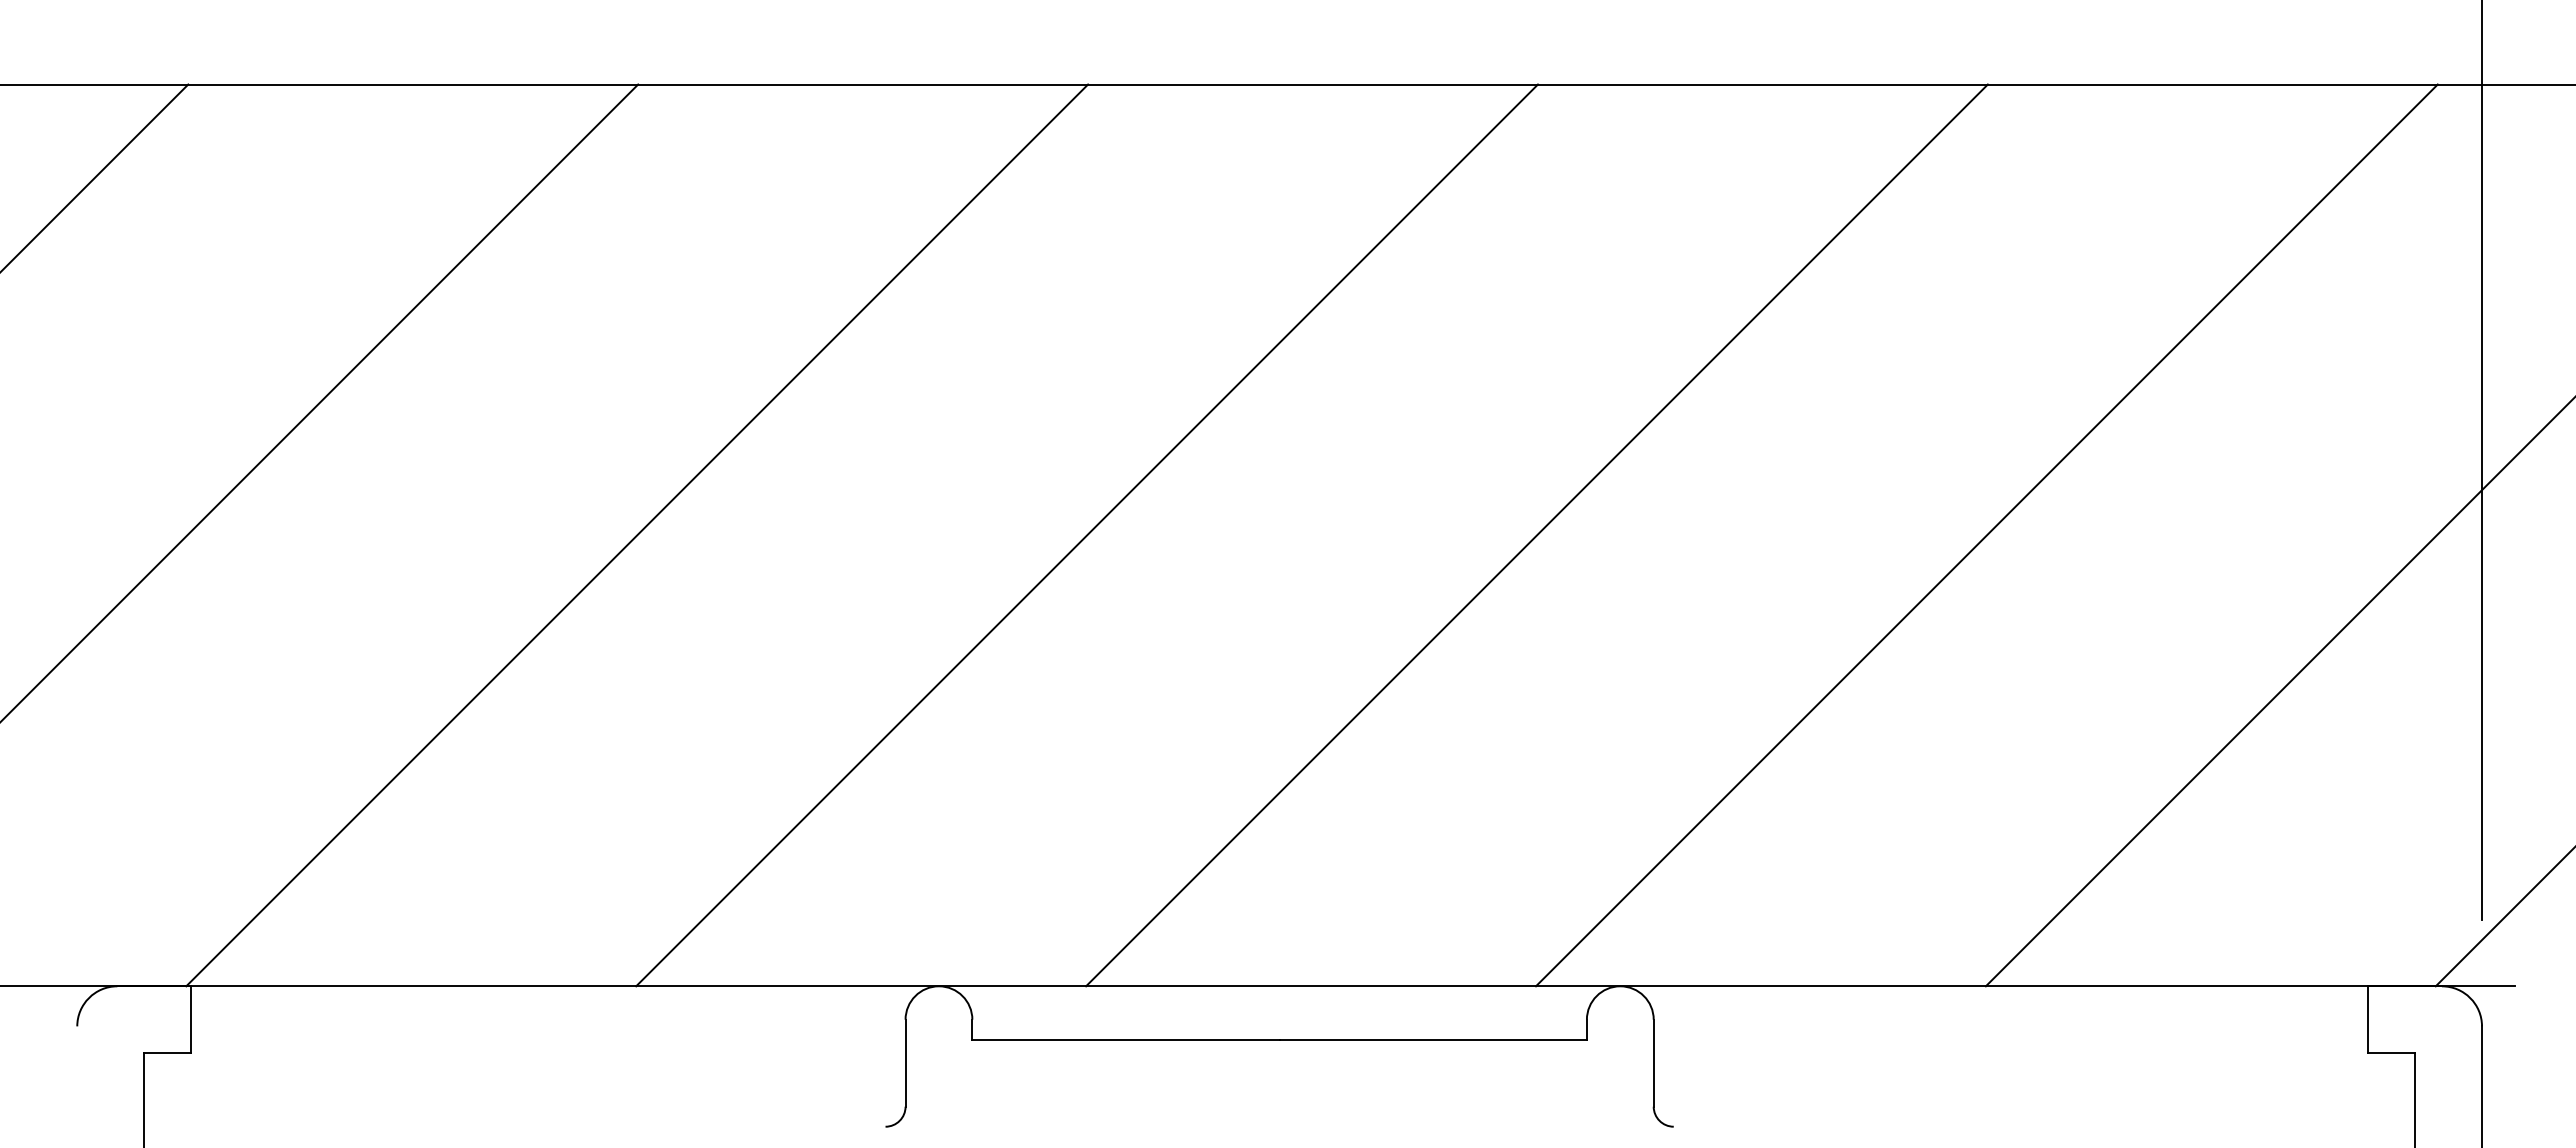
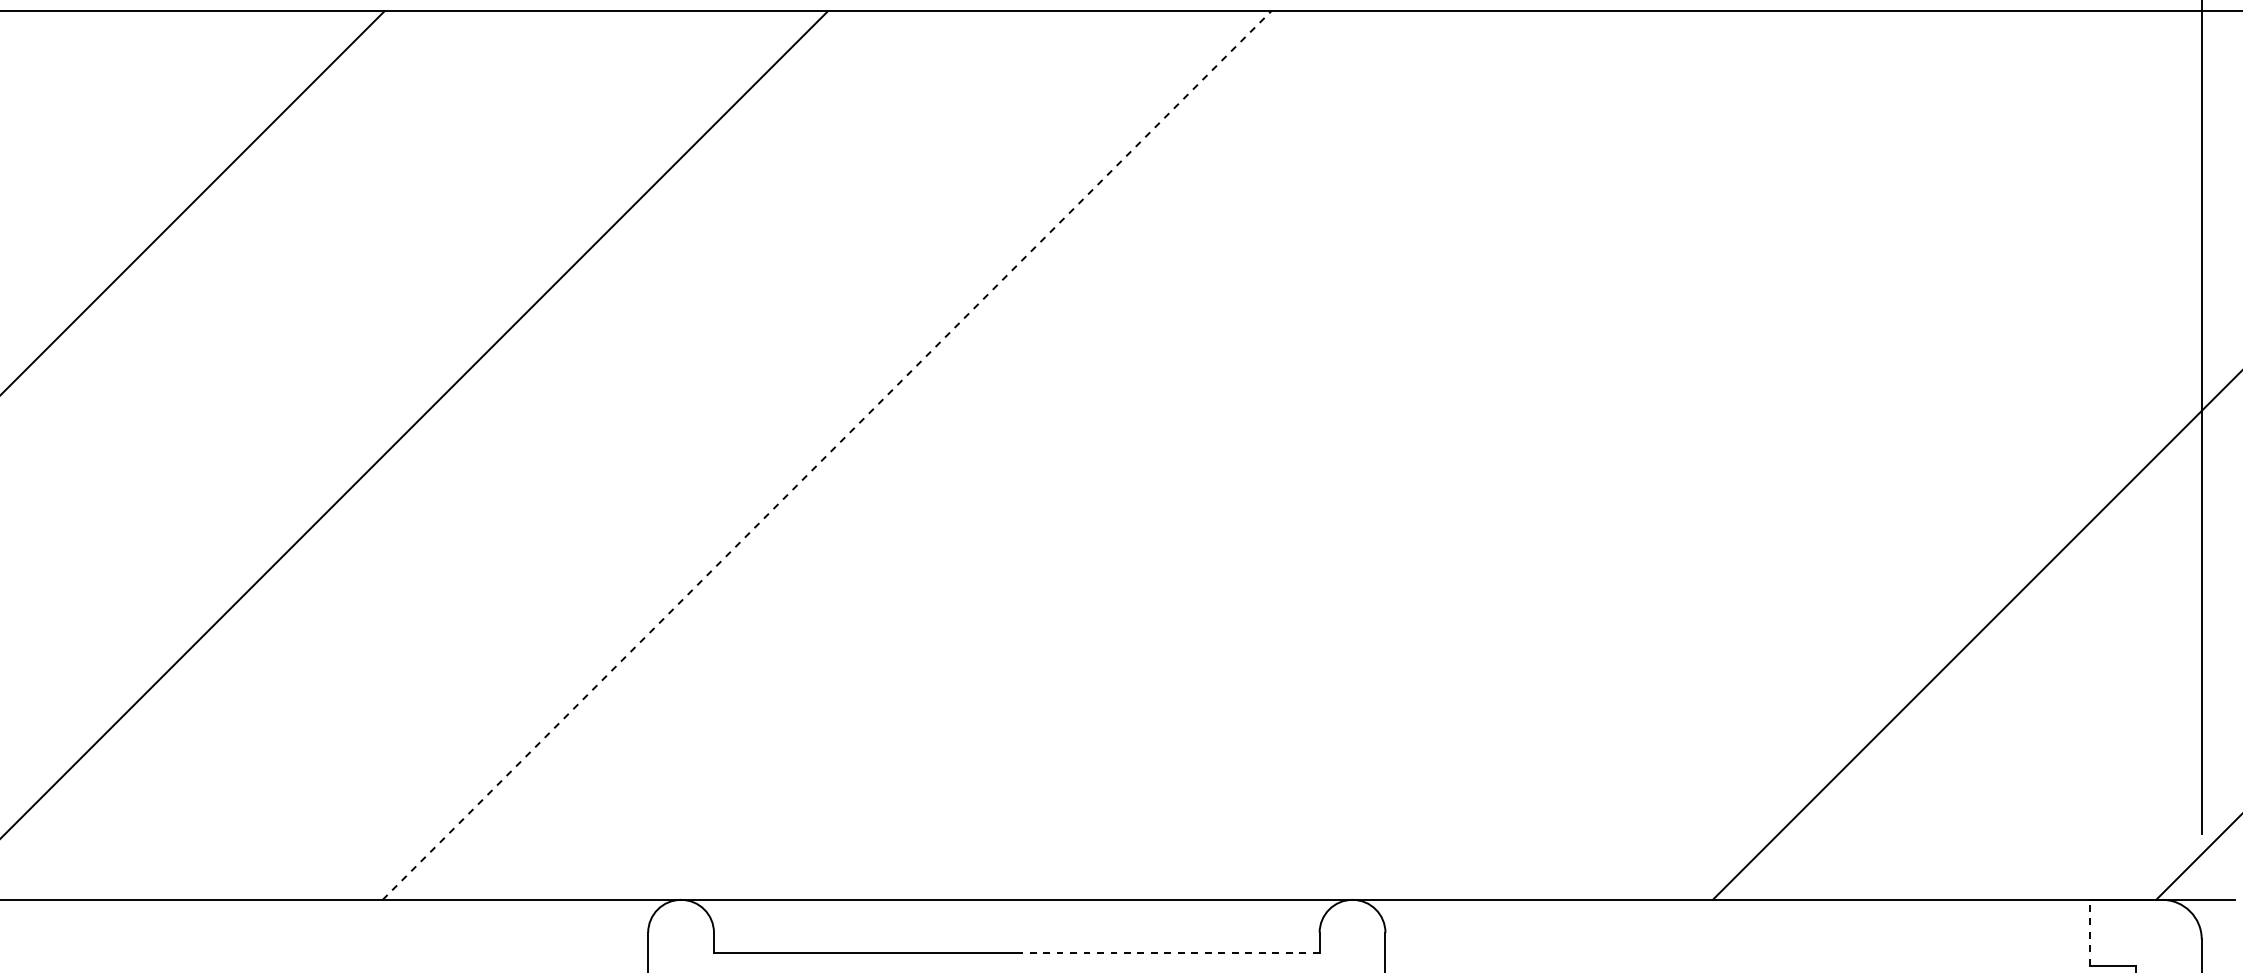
line: (1087, 535) -> (827, 455), solid -> dashed
line: (1536, 535) -> (1269, 455), removed
line: (1986, 535) -> (1713, 455), removed
line: (2368, 1019) -> (2089, 932), solid -> dashed
line: (1433, 1039) -> (1168, 952), solid -> dashed

